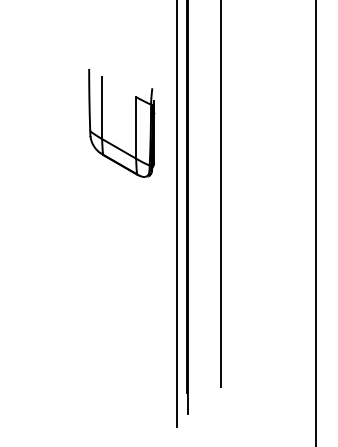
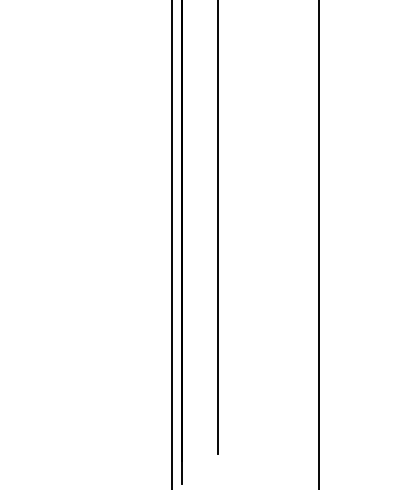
part: (135, 123) -> (127, 175), removed

